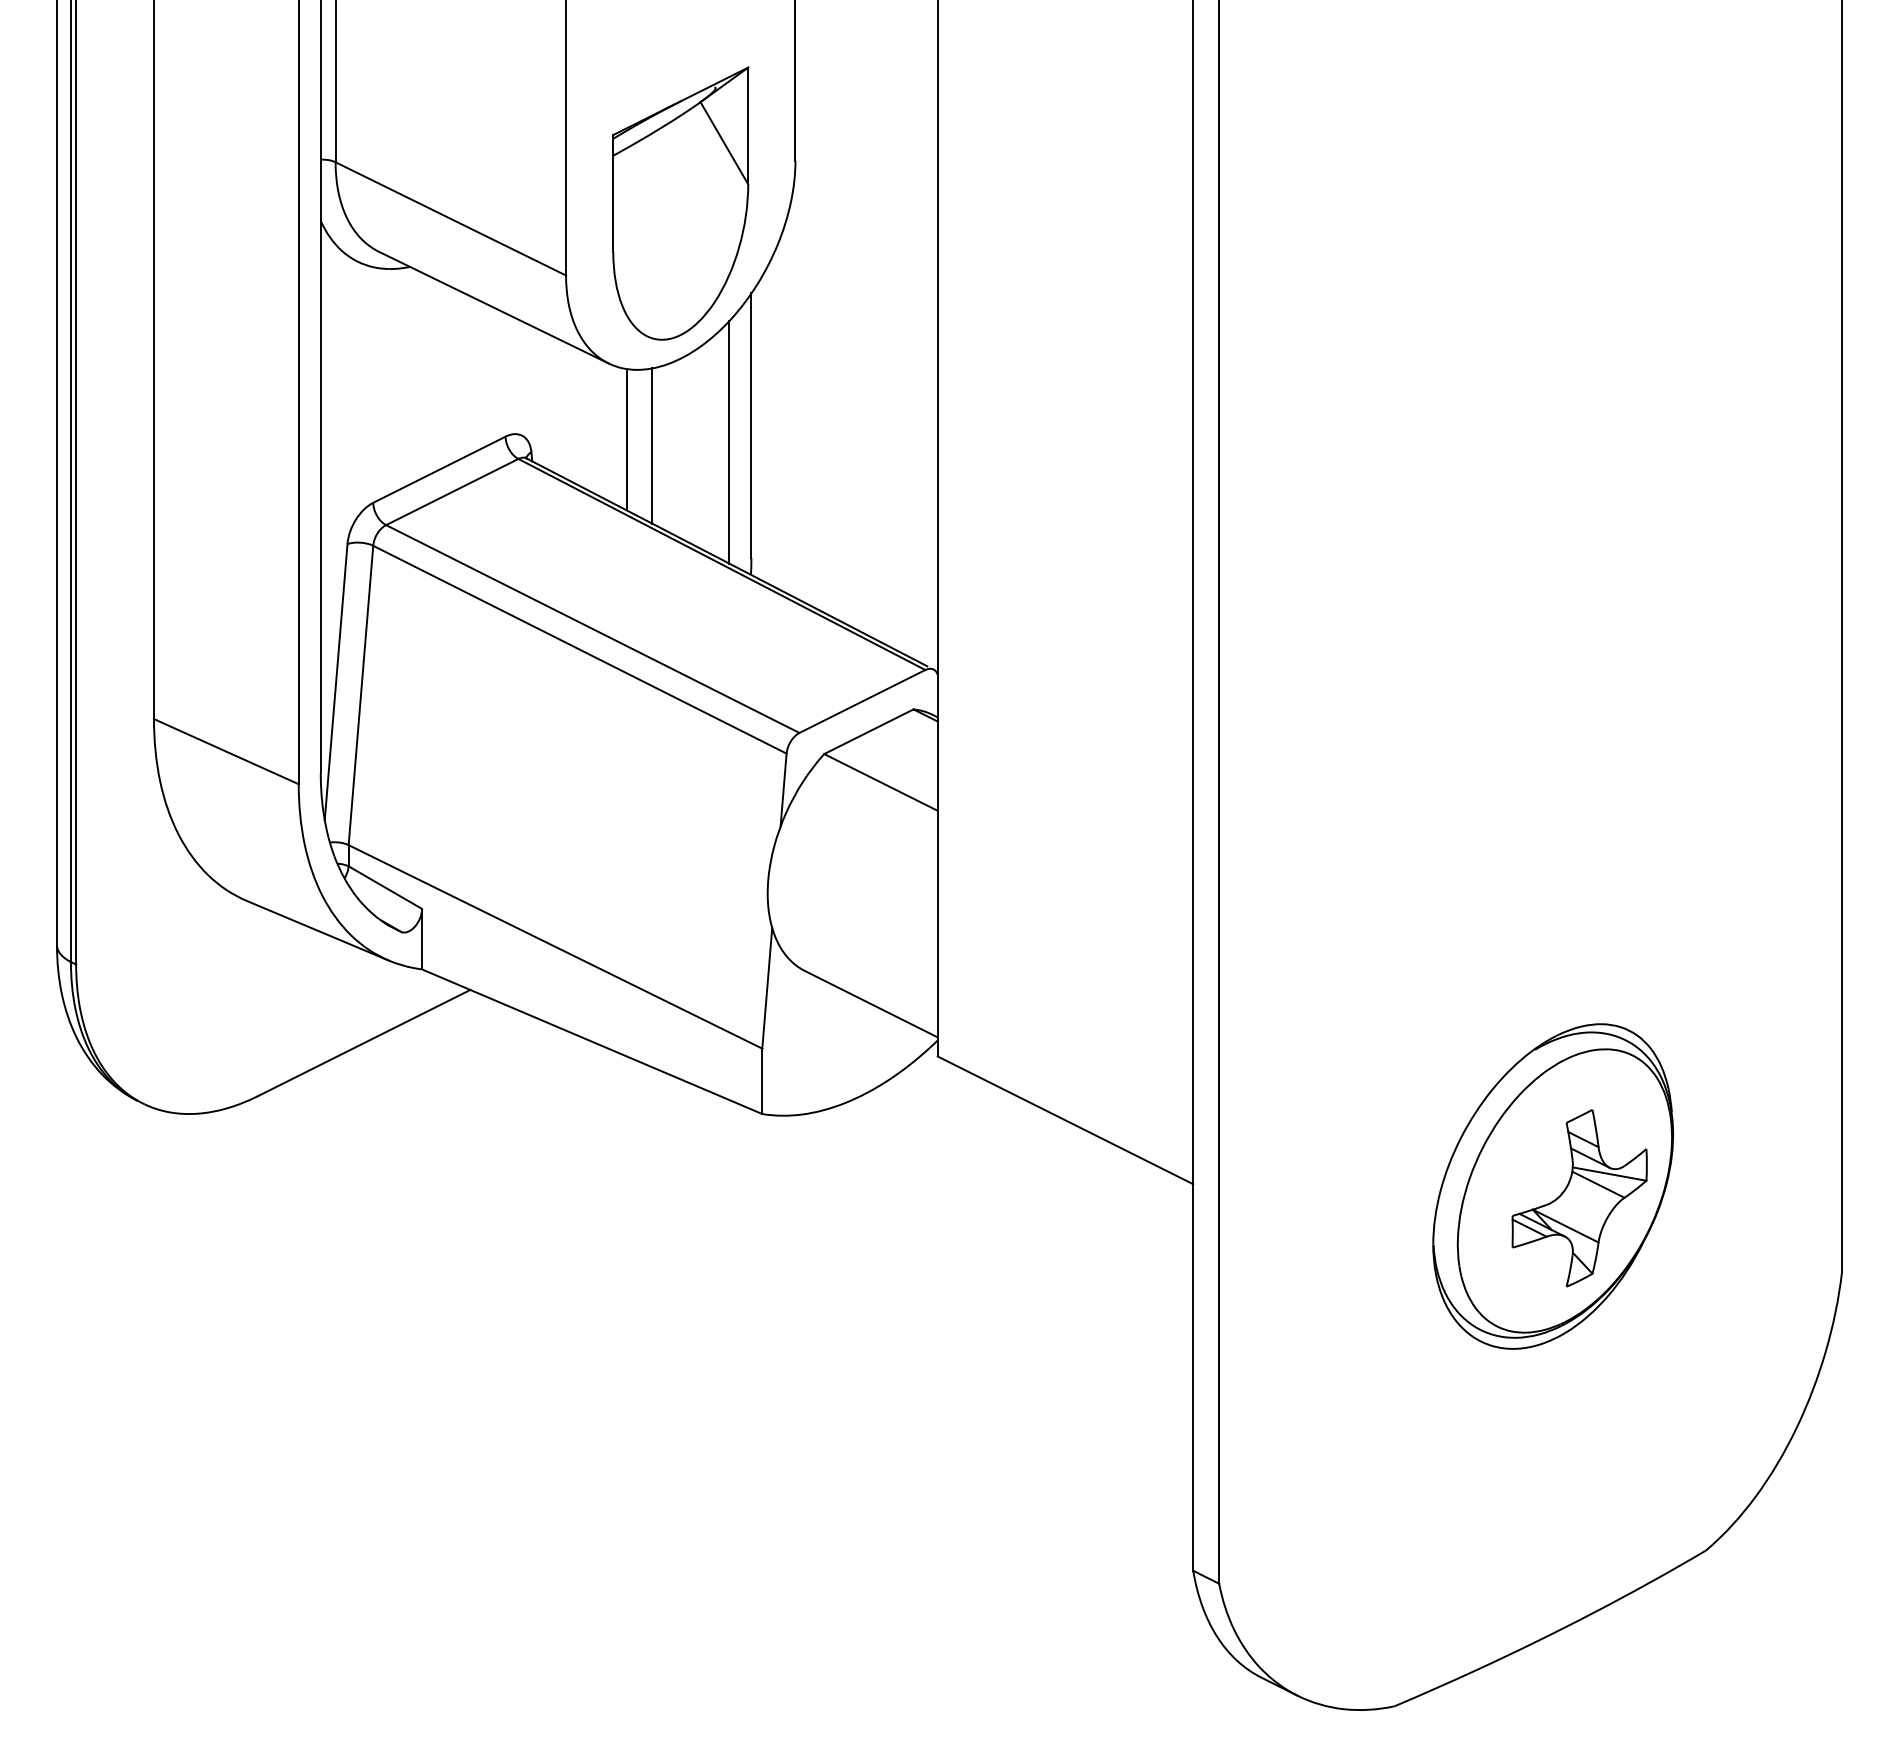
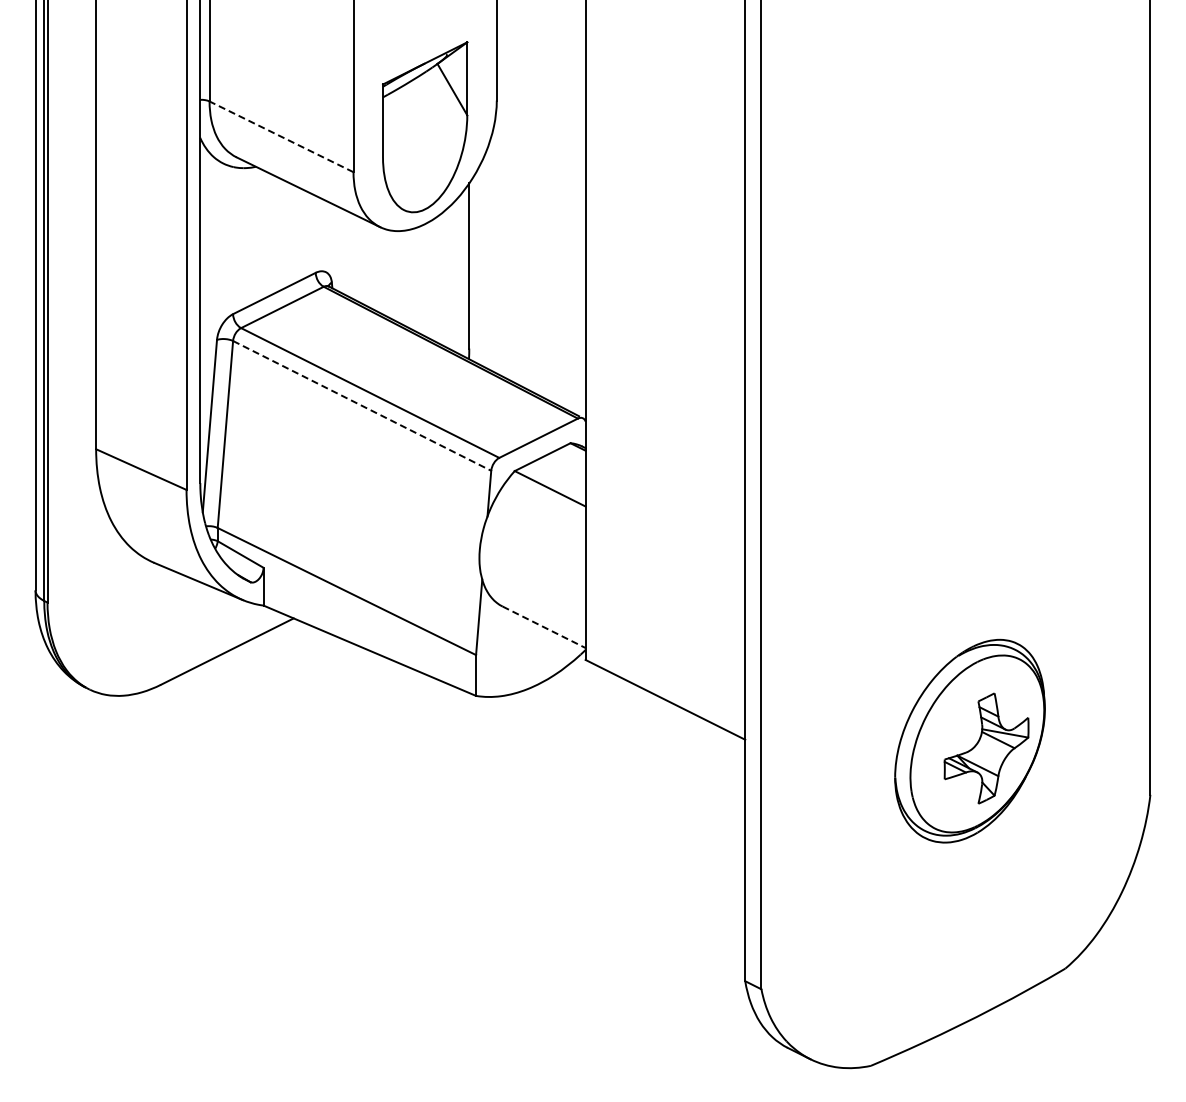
line: (450, 218) -> (281, 136), solid -> dashed
line: (626, 439) -> (391, 274), removed
line: (729, 442) -> (455, 276), removed
line: (652, 445) -> (407, 278), removed
line: (580, 650) -> (362, 406), solid -> dashed
line: (871, 1004) -> (544, 627), solid -> dashed

